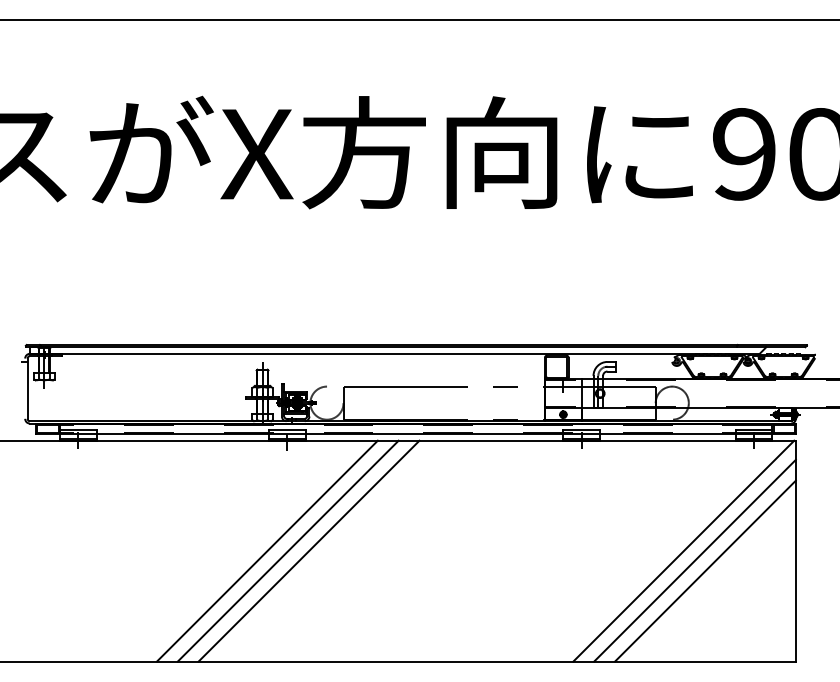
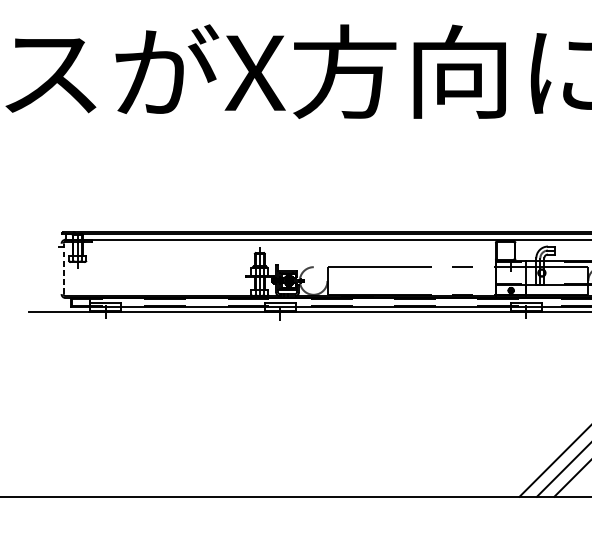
line: (27, 388) -> (63, 268), solid -> dashed
line: (267, 550) -> (263, 404), removed
line: (287, 550) -> (280, 404), removed
line: (308, 550) -> (298, 404), removed

